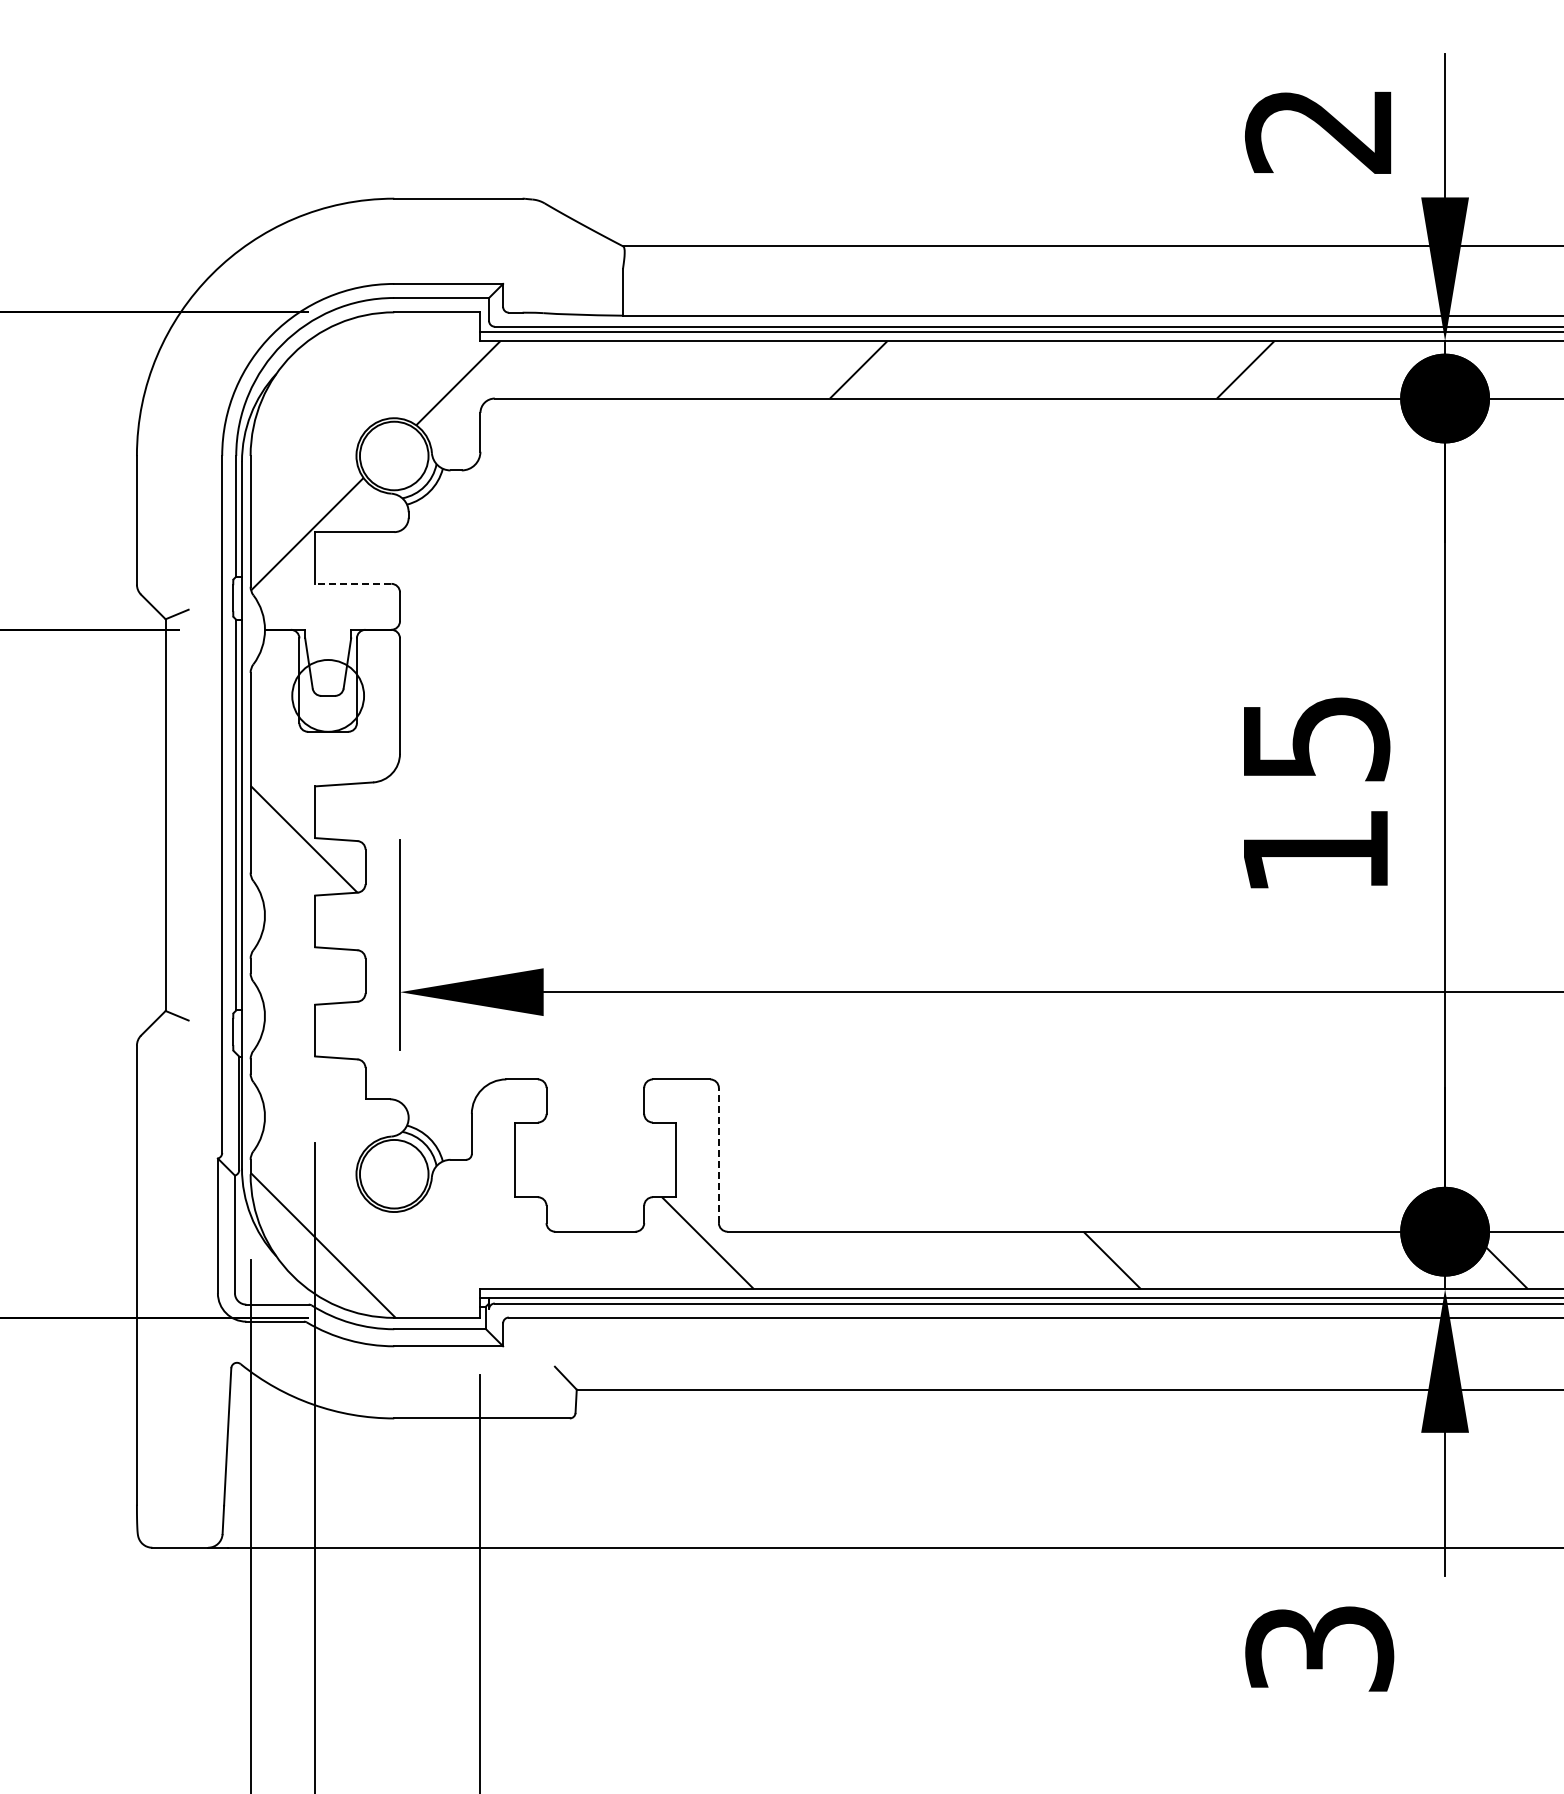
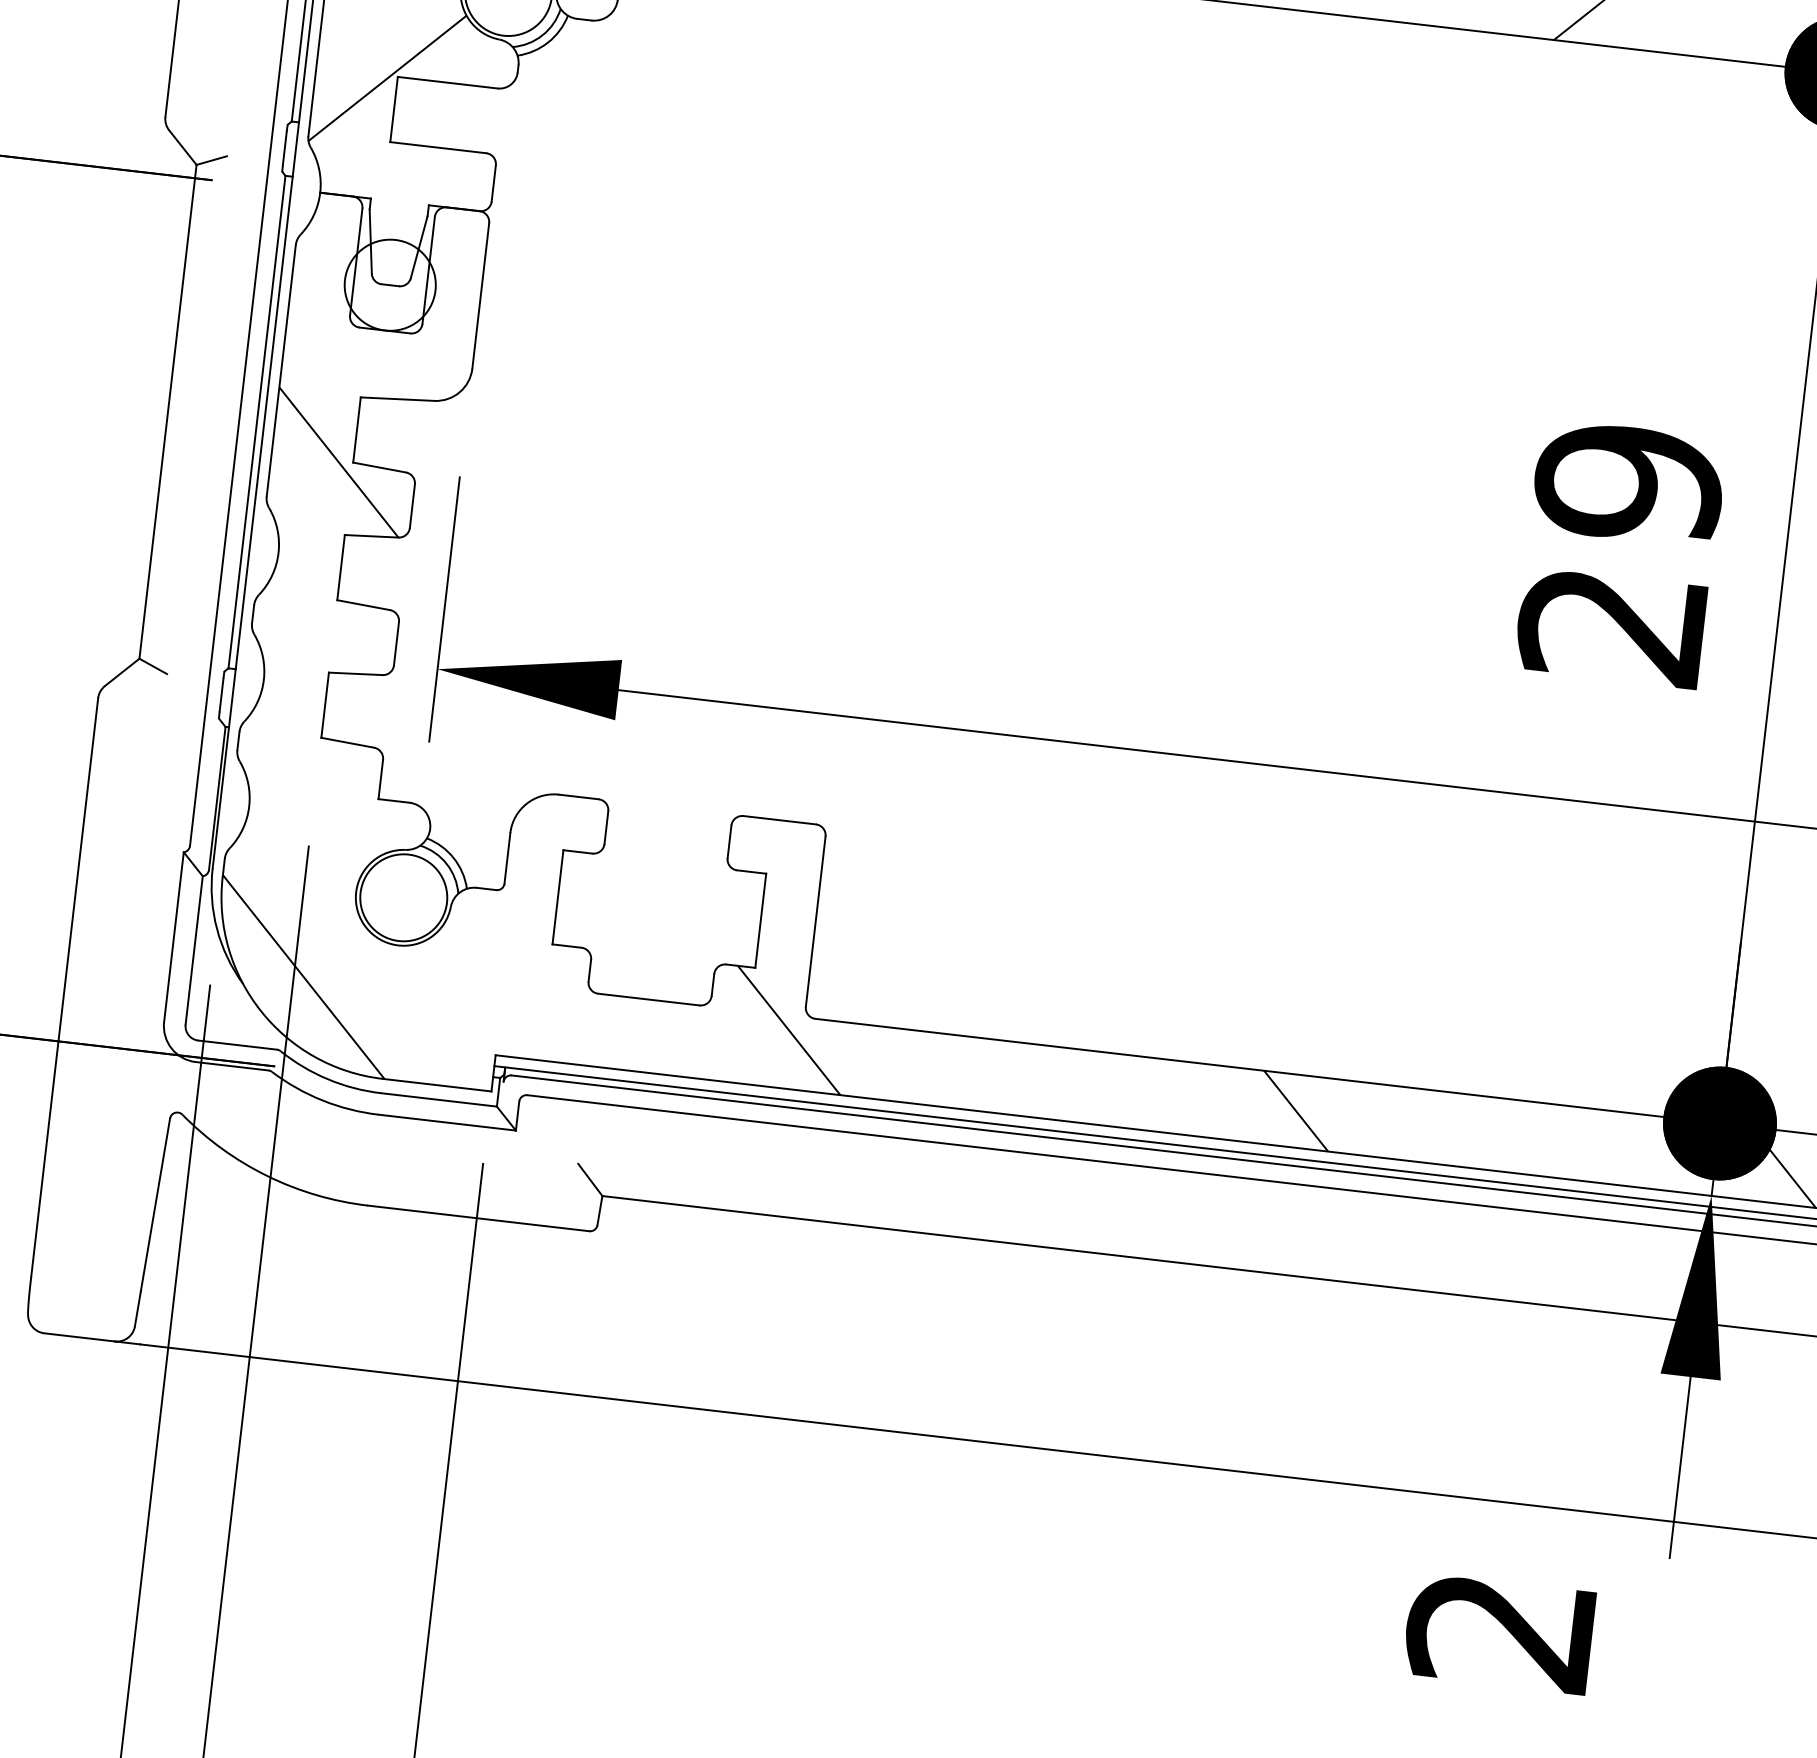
line: (352, 583) -> (437, 147), dashed -> solid
text: (1315, 794) -> (1620, 553), 15 -> 29
line: (718, 1155) -> (815, 921), dashed -> solid
text: (1319, 1649) -> (1500, 1631), 3 -> 2

